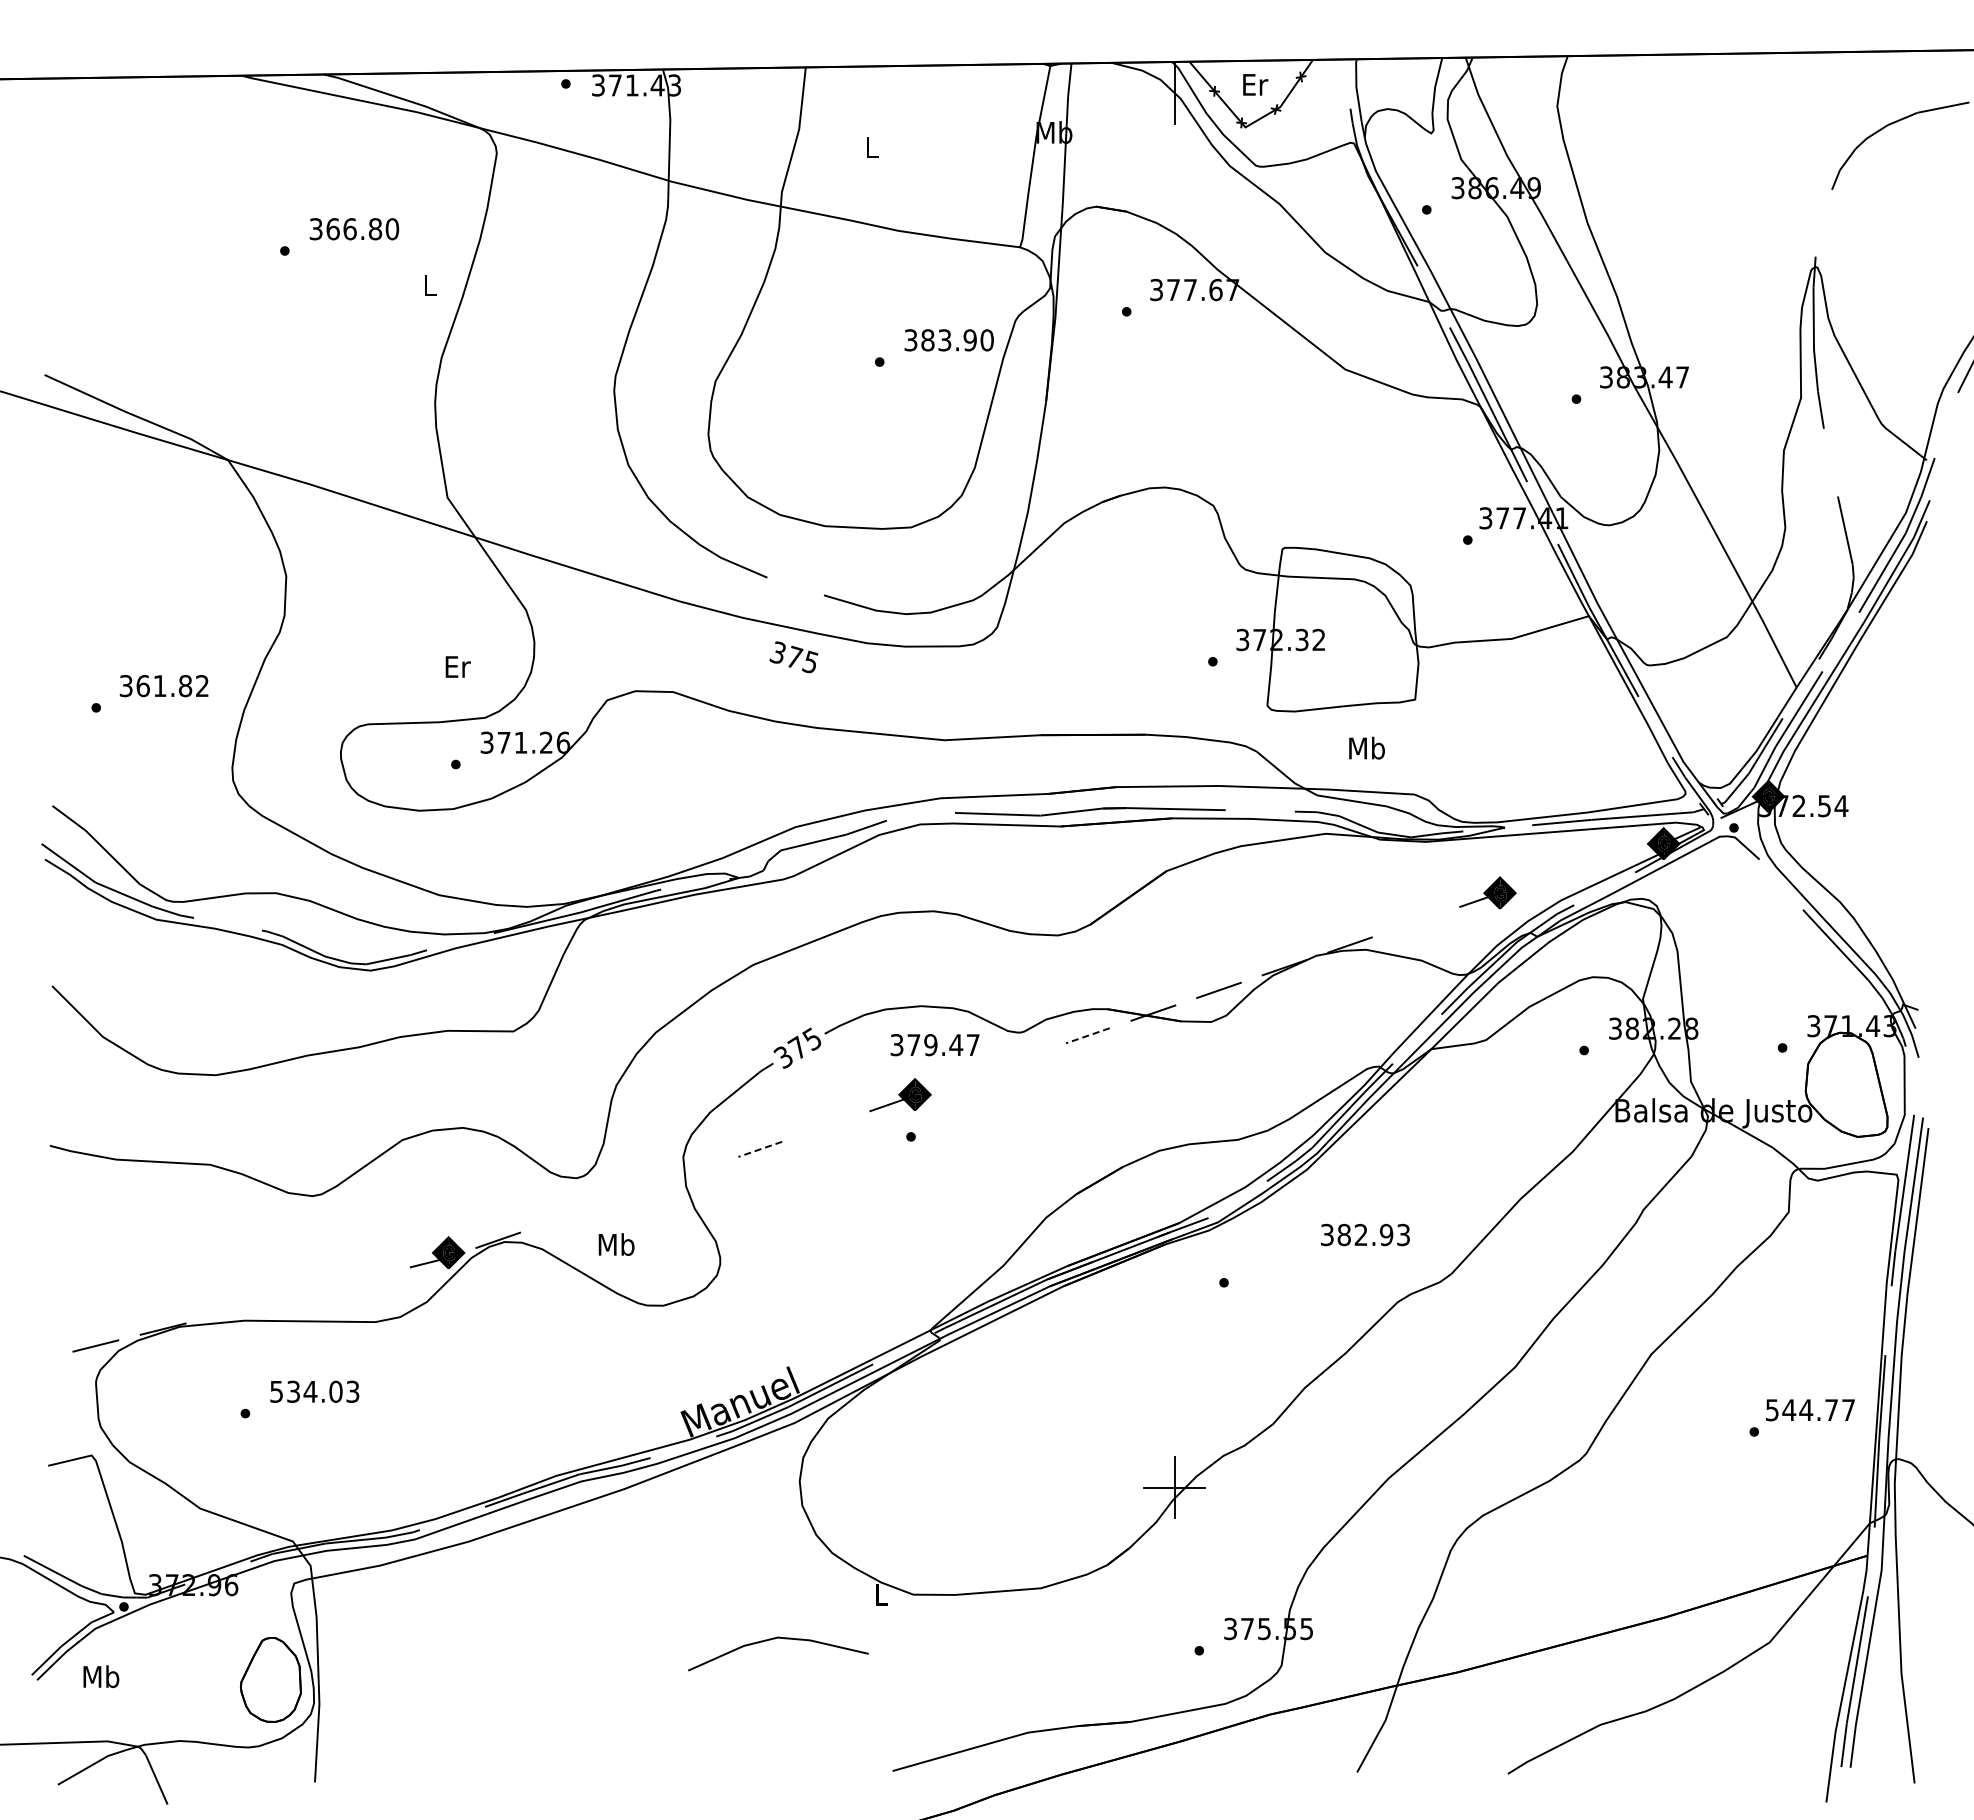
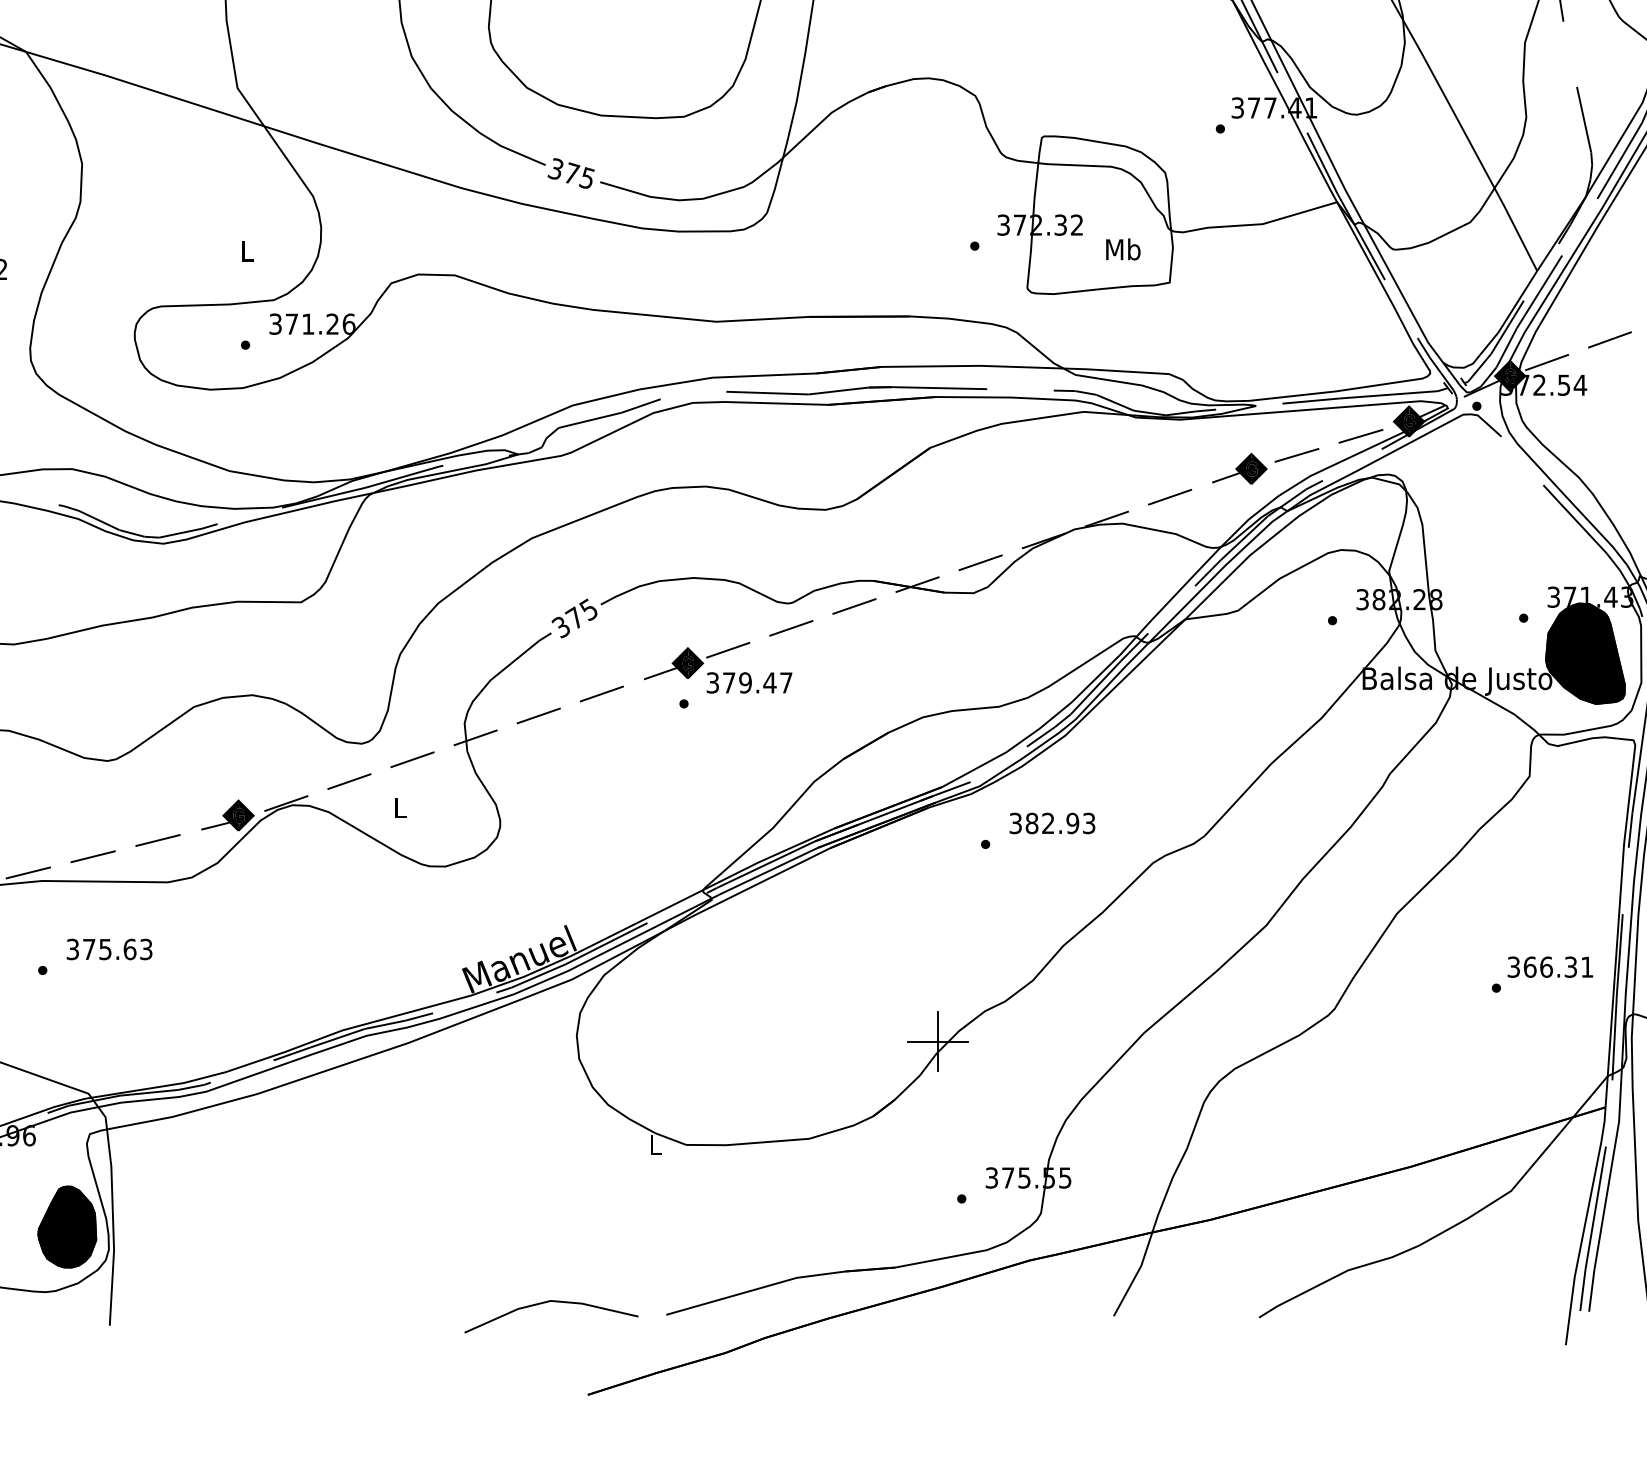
text: (793, 657) -> (570, 173), moved
text: (457, 666) -> (247, 250), Er -> L
text: (1366, 747) -> (1122, 248), moved
line: (1871, 758) -> (1609, 339), added
line: (1806, 782) -> (1546, 362), added
line: (1613, 858) -> (1360, 435), added
line: (1547, 878) -> (1297, 454), added
line: (1415, 921) -> (1170, 496), added
line: (1087, 1035) -> (854, 606), dashed -> solid
text: (934, 1045) -> (749, 683), moved
line: (1022, 1058) -> (791, 628), added
line: (956, 1080) -> (727, 649), added
fill: (1846, 1084) -> (1585, 653), added
line: (825, 1126) -> (601, 693), added
line: (759, 1149) -> (538, 716), dashed -> solid
line: (694, 1171) -> (475, 737), added
line: (629, 1194) -> (412, 759), added
line: (563, 1217) -> (349, 781), added
text: (1365, 1234) -> (1052, 822), moved
text: (616, 1244) -> (400, 807), Mb -> L
line: (364, 1278) -> (157, 840), added
line: (297, 1294) -> (92, 855), added
line: (229, 1311) -> (27, 872), added
text: (306, 1391) -> (101, 949), 534.03 -> 375.63
text: (1810, 1410) -> (1550, 967), 544.77 -> 366.31
line: (775, 1639) -> (548, 1302), moved
fill: (270, 1679) -> (66, 1226), added

